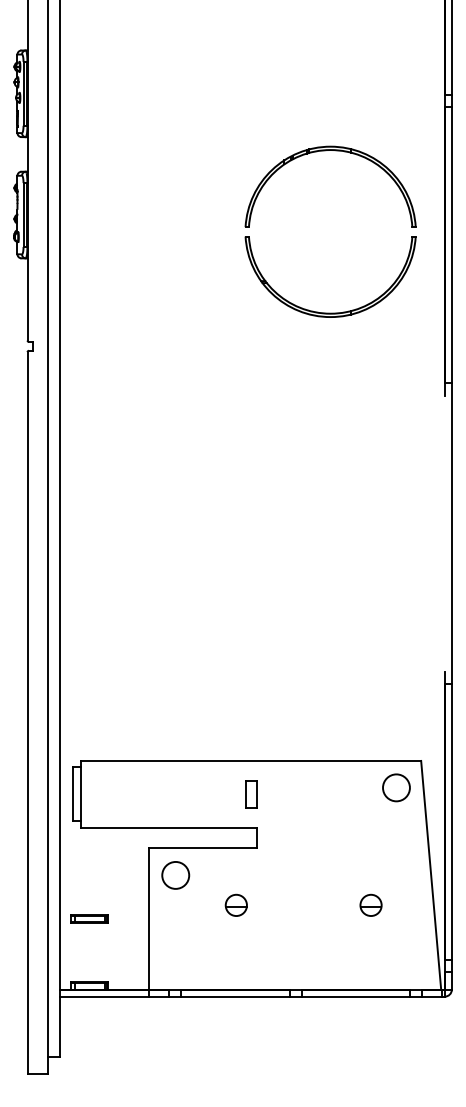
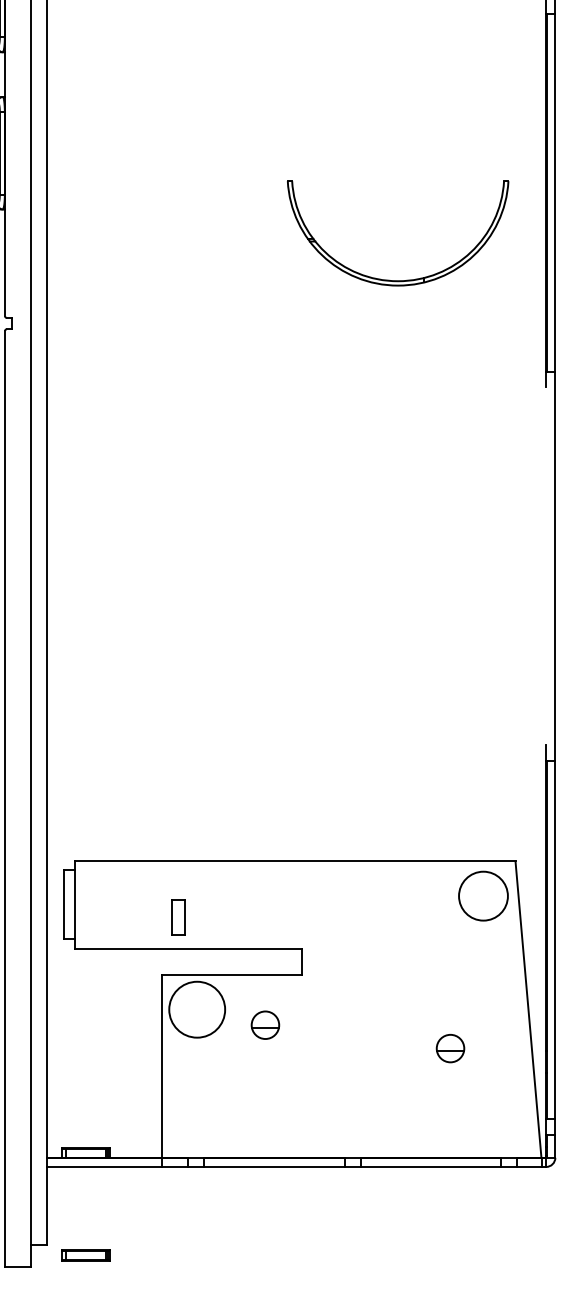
part: (325, 151) -> (391, 70), removed
circle: (396, 787) -> (483, 895), size x1.4
part: (251, 794) -> (178, 917), moved
circle: (175, 874) -> (196, 1008), size x1.6
part: (235, 904) -> (264, 1024), moved
part: (89, 918) -> (85, 1254), moved

